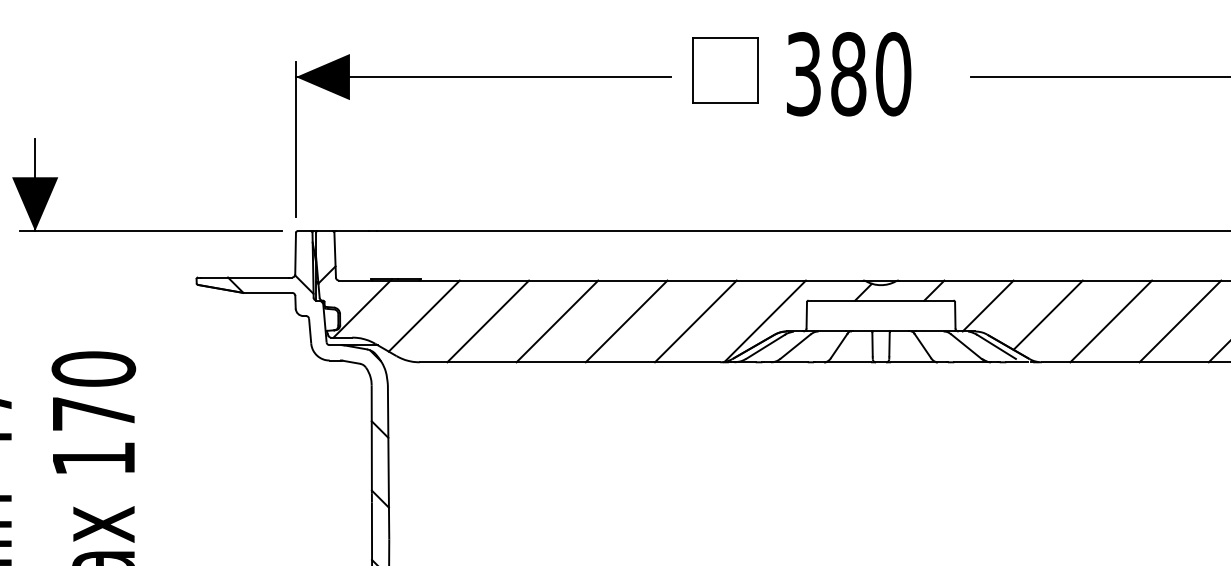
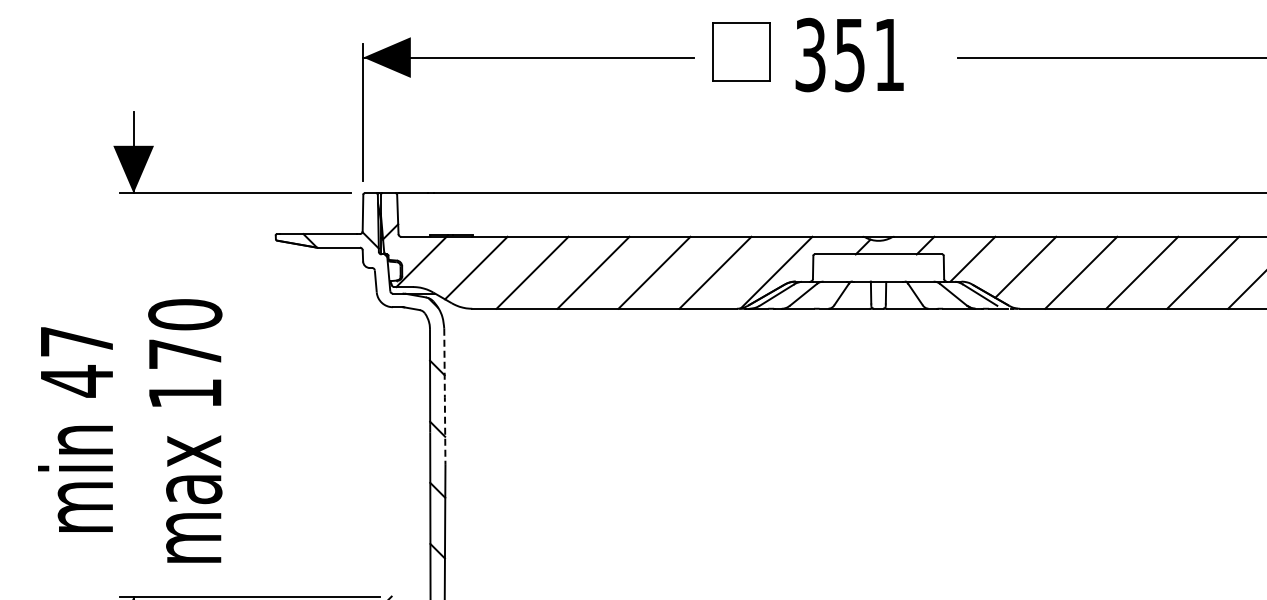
text: (870, 73) -> (869, 54), 380 -> 351
line: (388, 463) -> (444, 397), solid -> dashed

